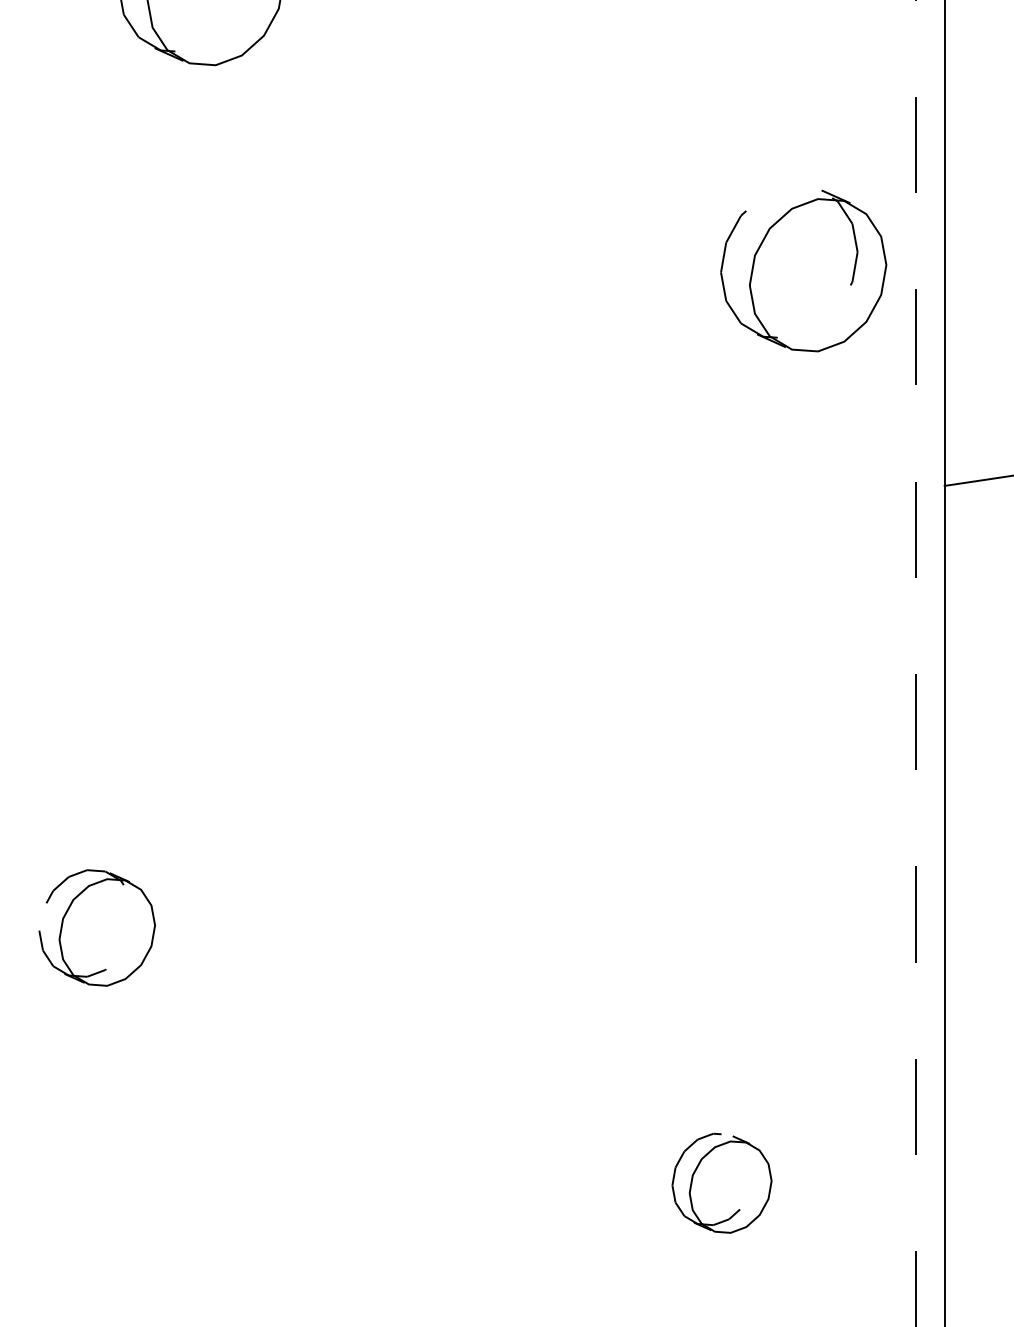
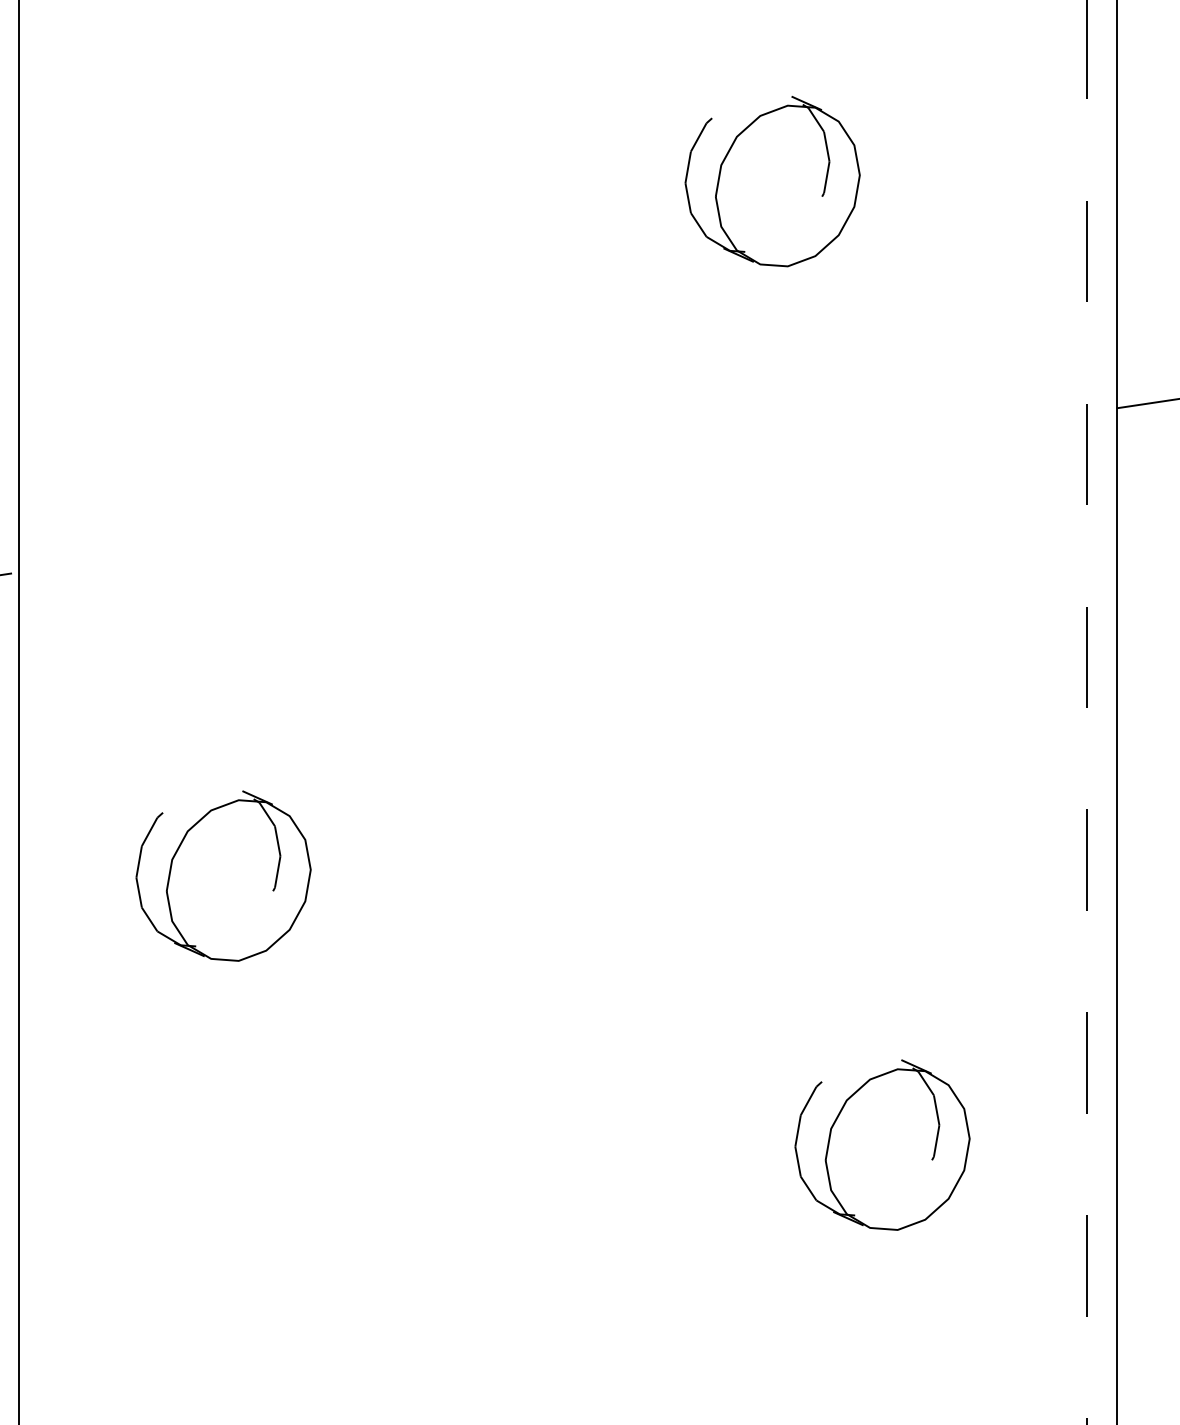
part: (803, 270) -> (772, 181), moved
part: (97, 929) -> (223, 875), size x1.43
part: (722, 1184) -> (882, 1144), size x1.67

